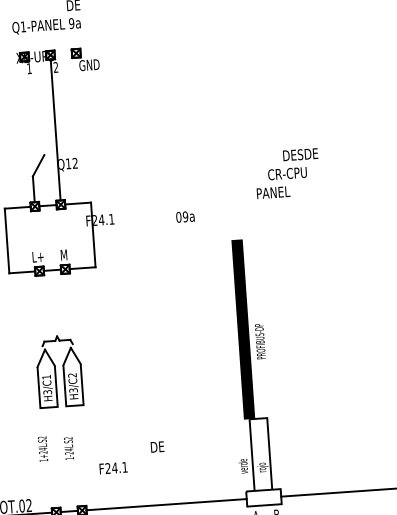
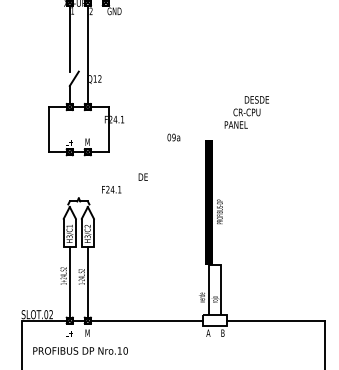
line: (27, 108) -> (69, 38), added
text: (245, 185) -> (217, 118), moved
line: (77, 455) -> (87, 282), added
line: (52, 457) -> (69, 282), added
text: (131, 457) -> (124, 183), moved

